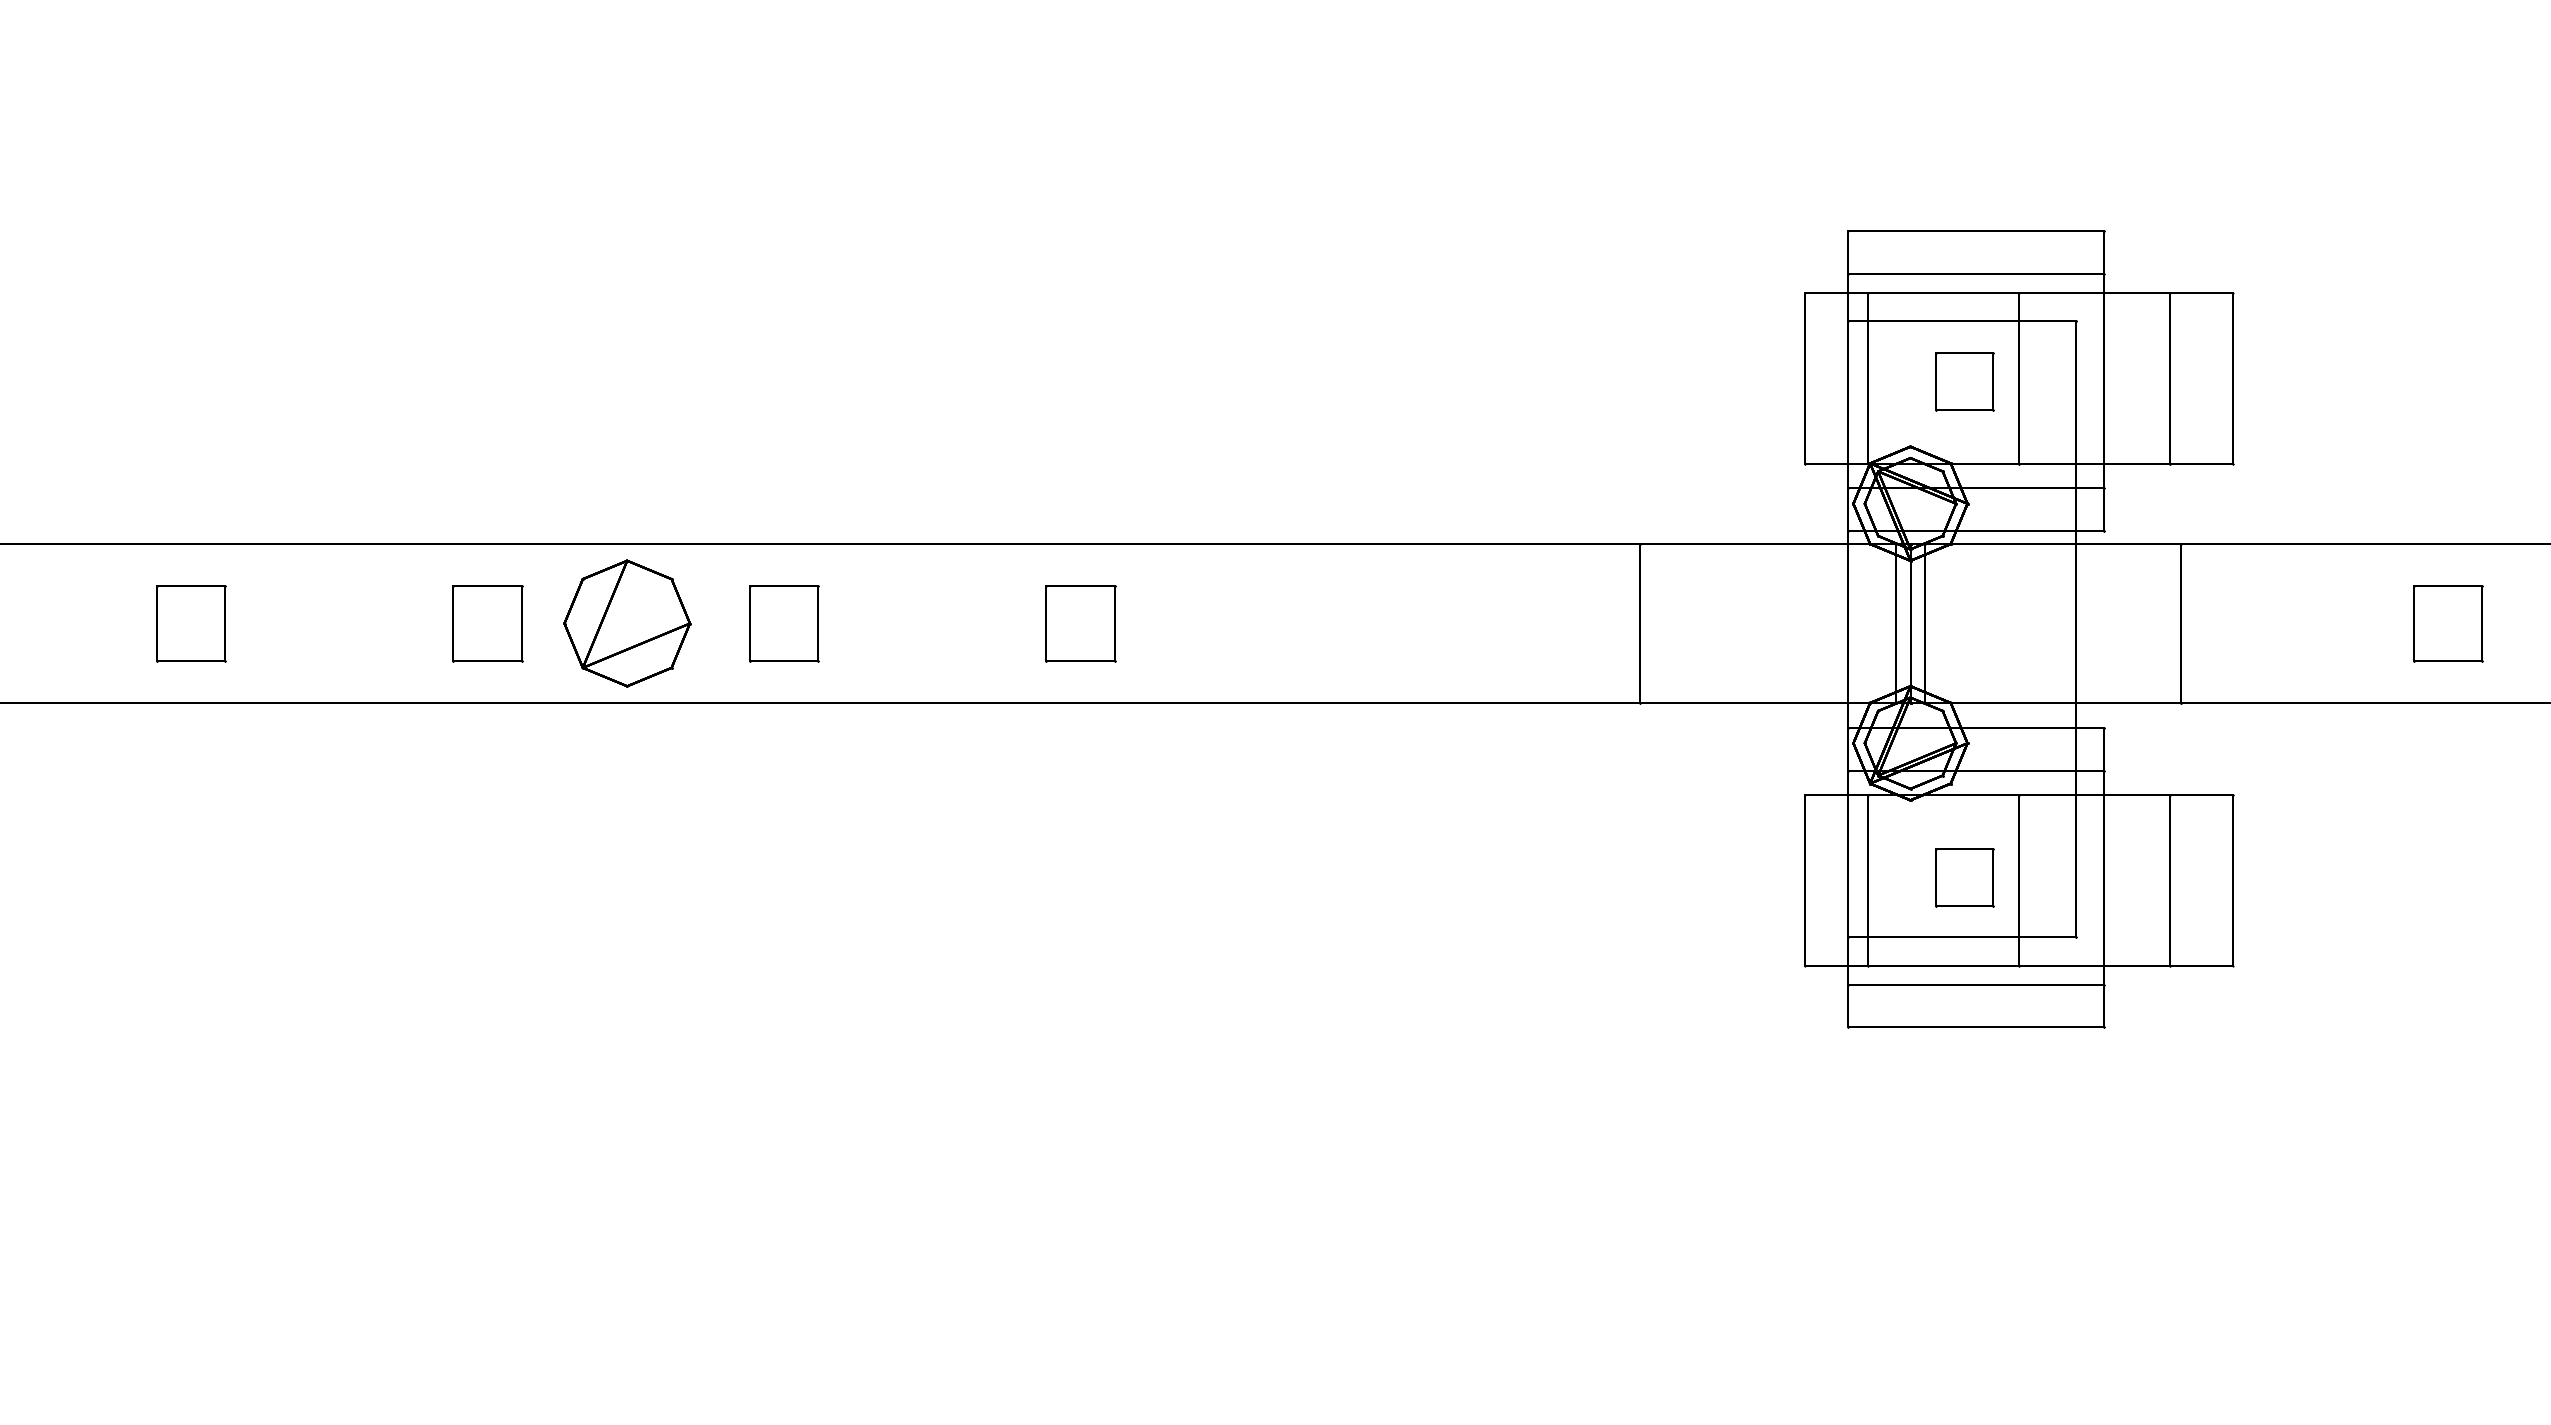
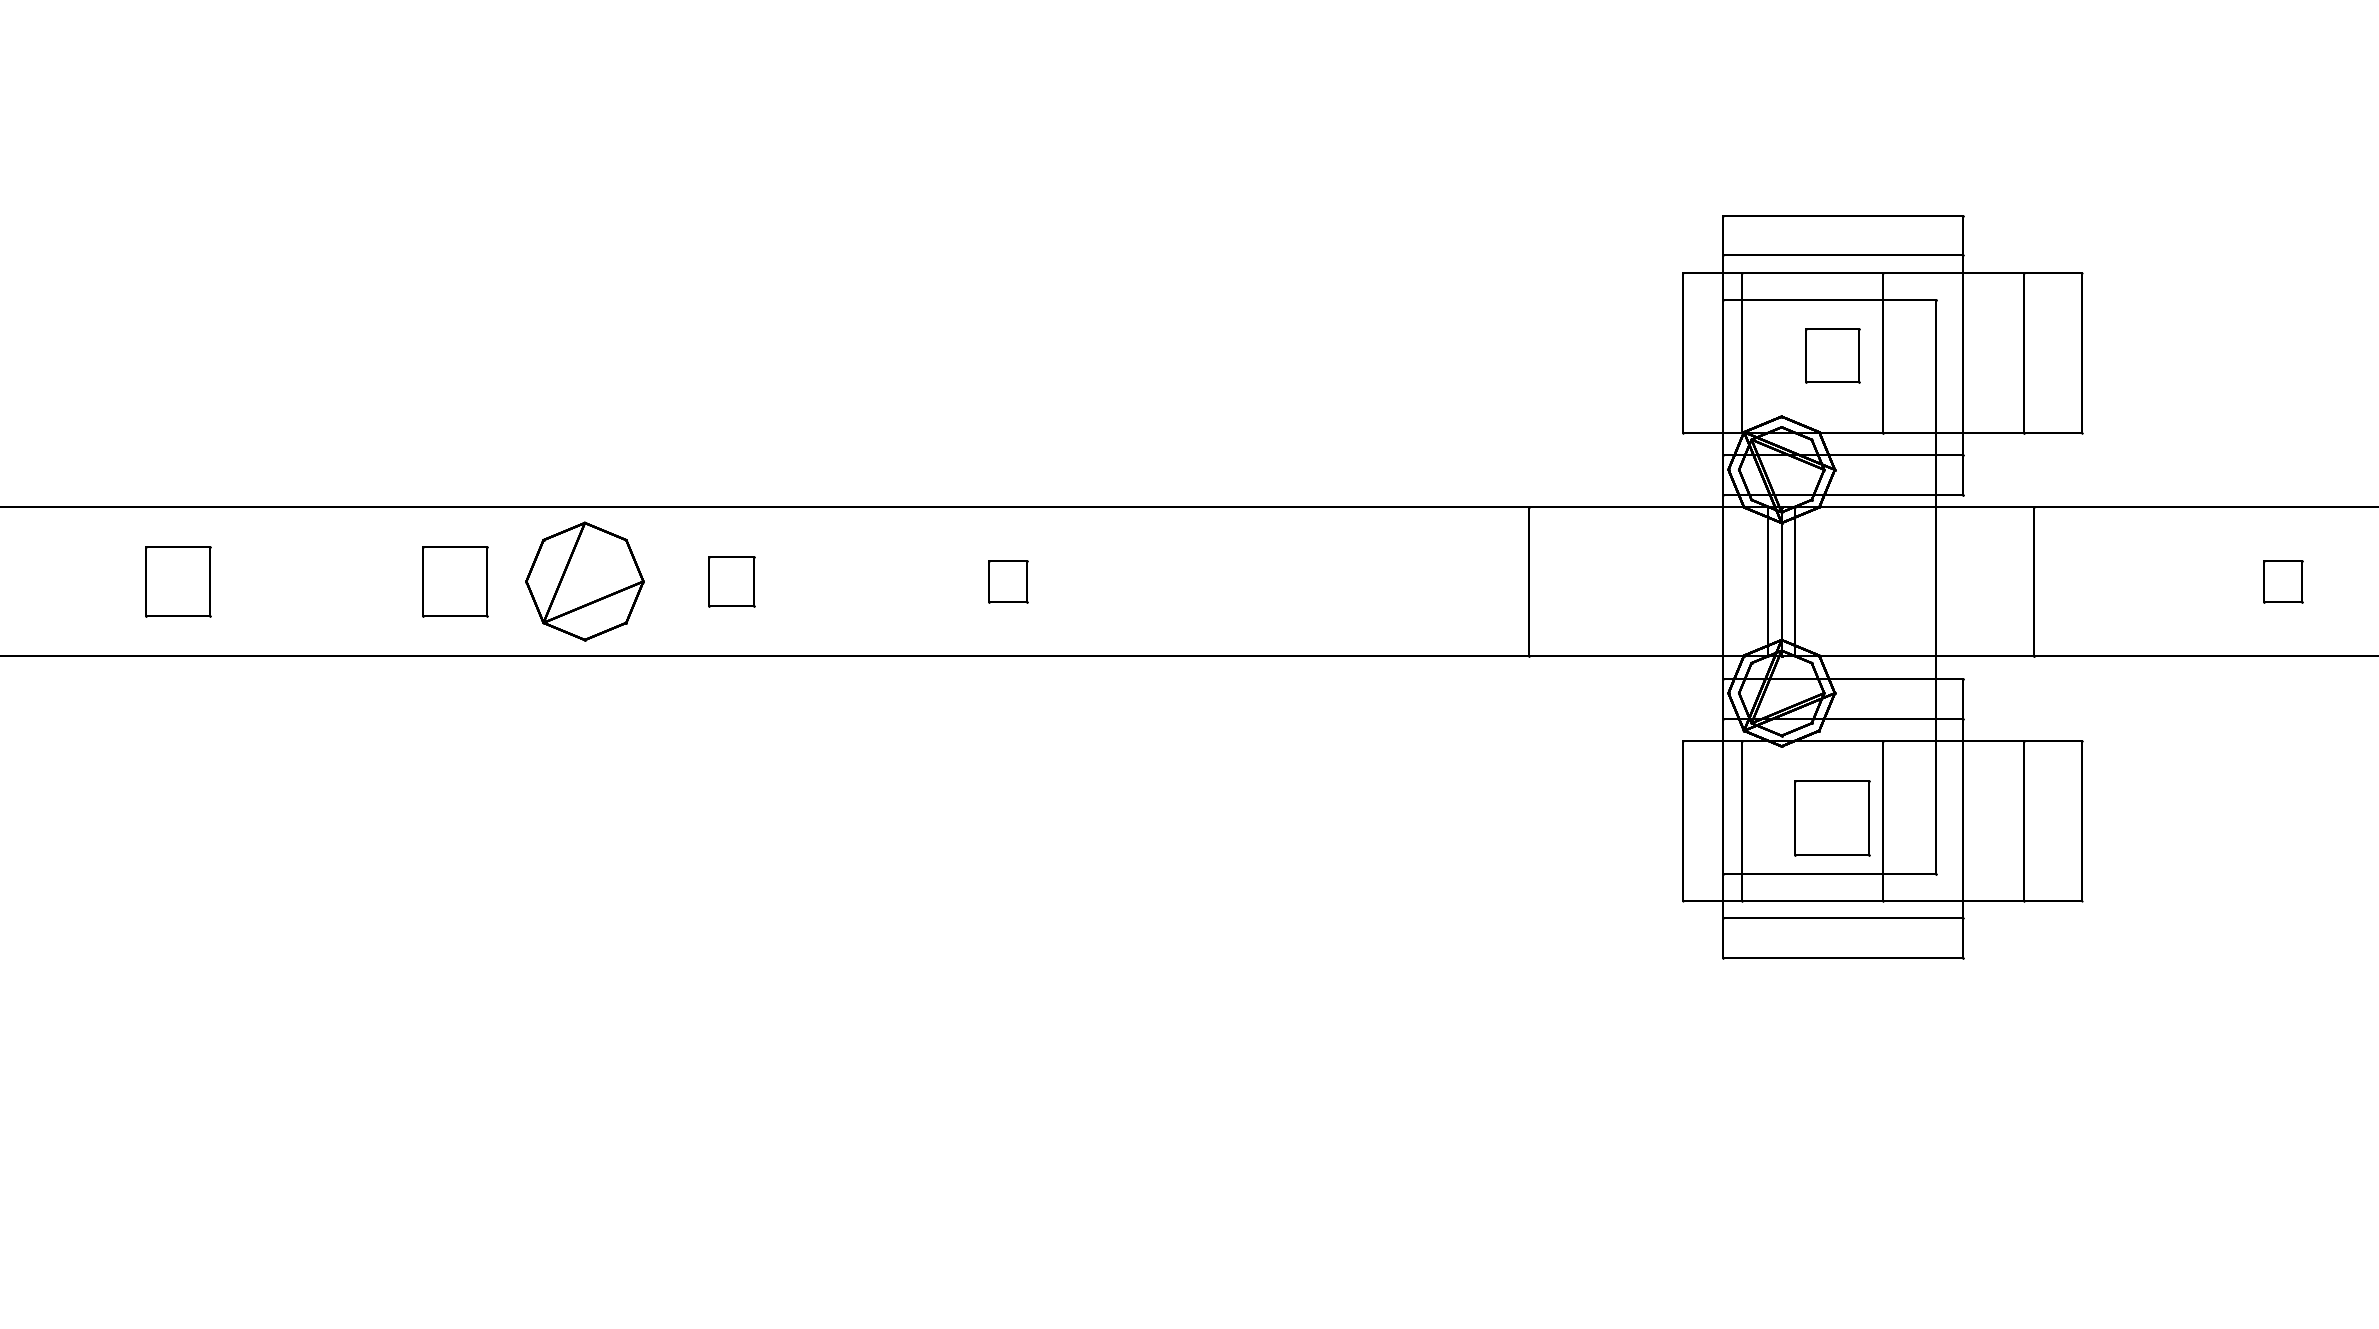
part: (784, 623) -> (731, 581), size x0.7
part: (1080, 623) -> (1007, 581), size x0.6
part: (2448, 623) -> (2283, 581), size x0.6
part: (1964, 877) -> (1832, 818), size x1.4

